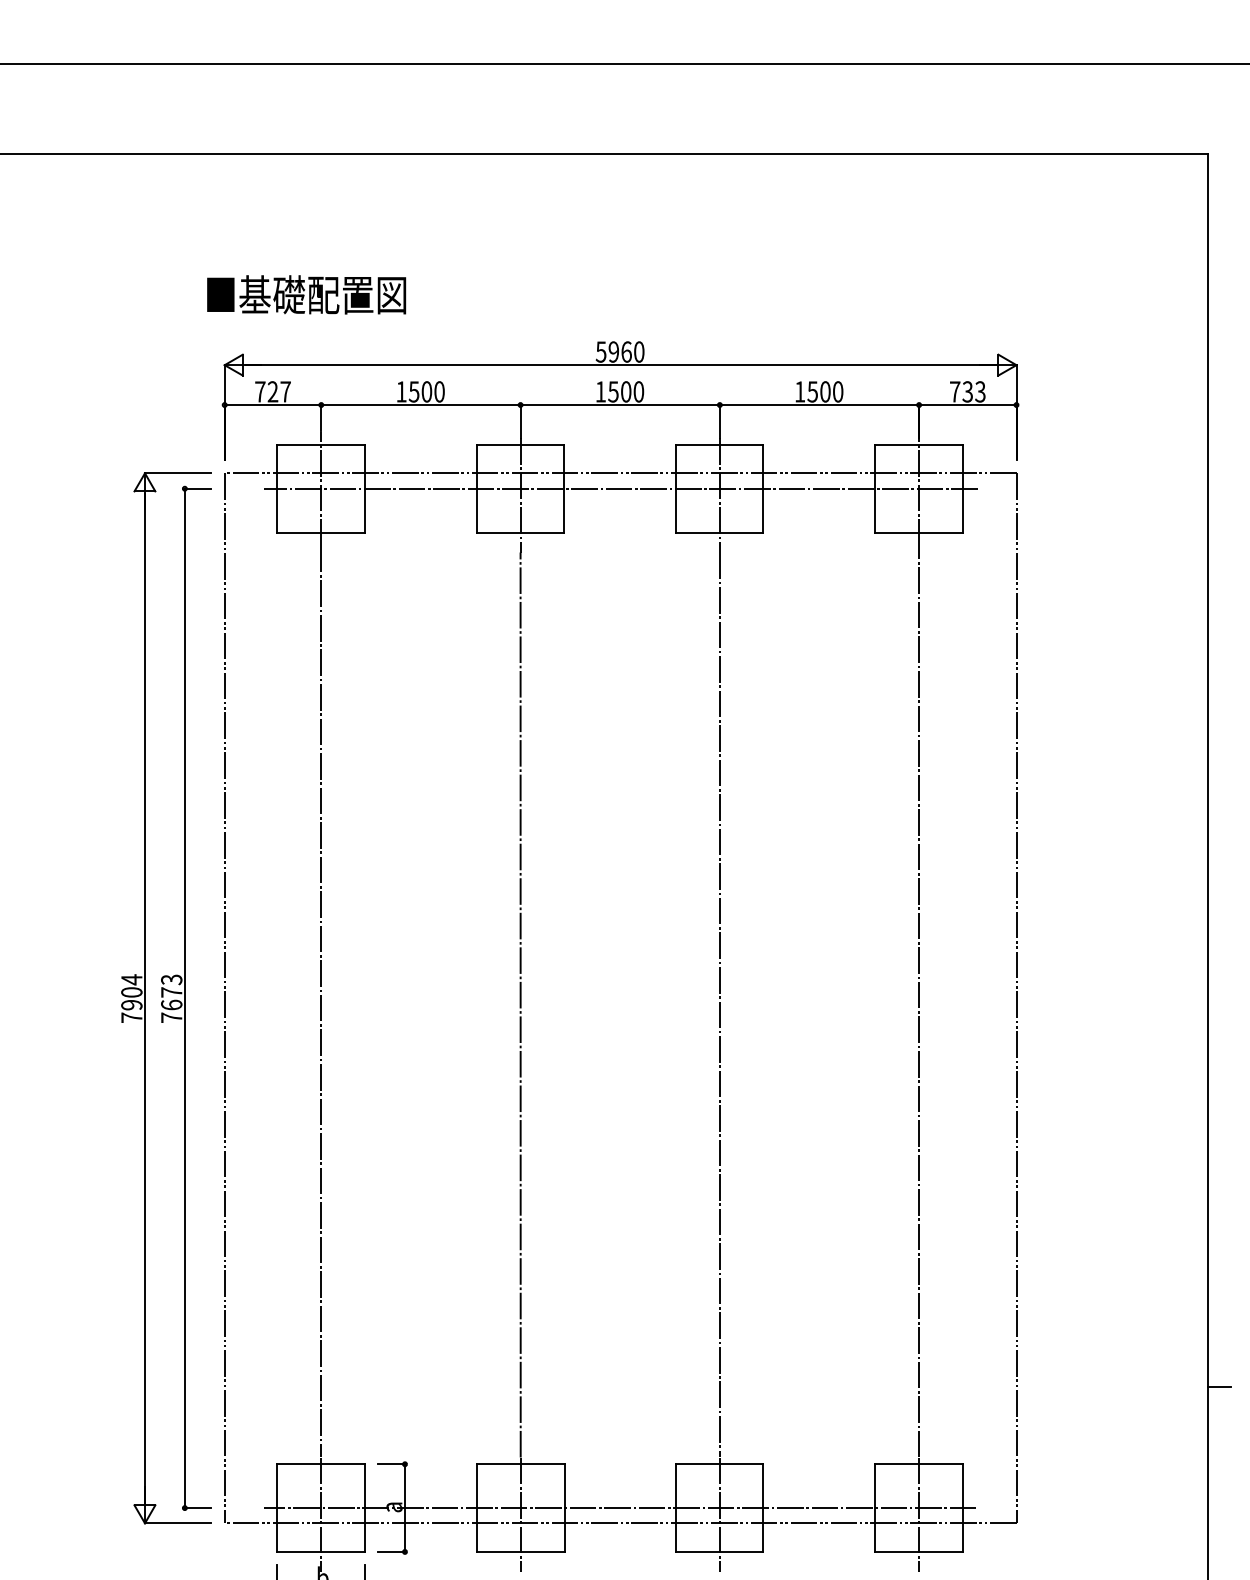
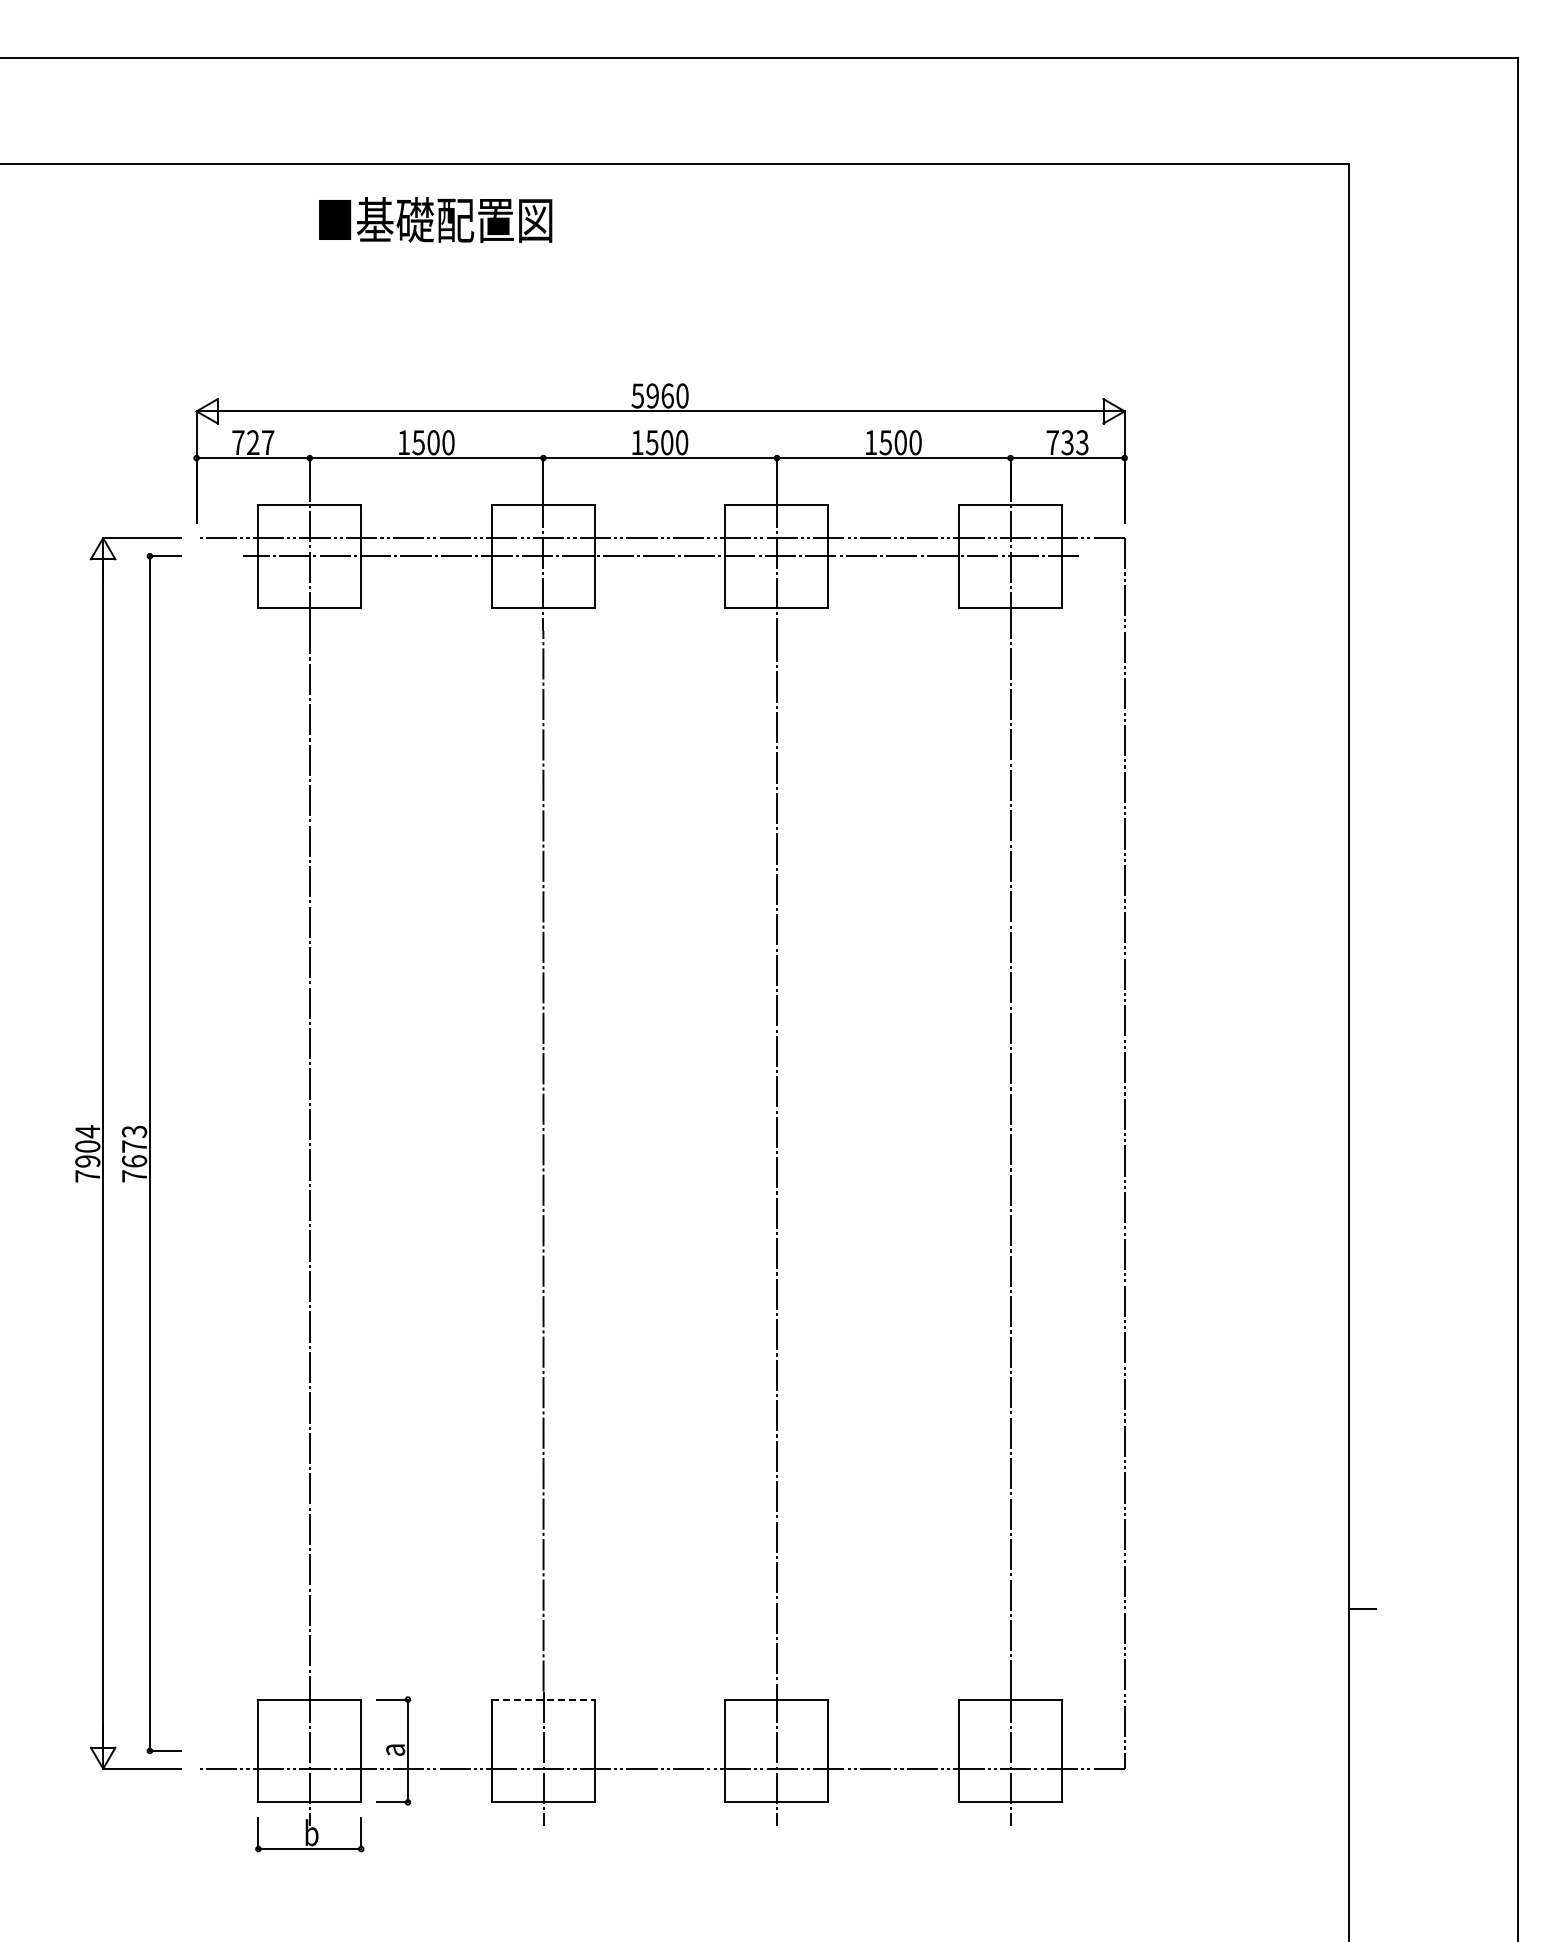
text: (306, 294) -> (435, 219), moved
line: (224, 998) -> (196, 1153), removed
line: (521, 1464) -> (544, 1699), solid -> dashed
line: (619, 1507) -> (659, 1750), removed

